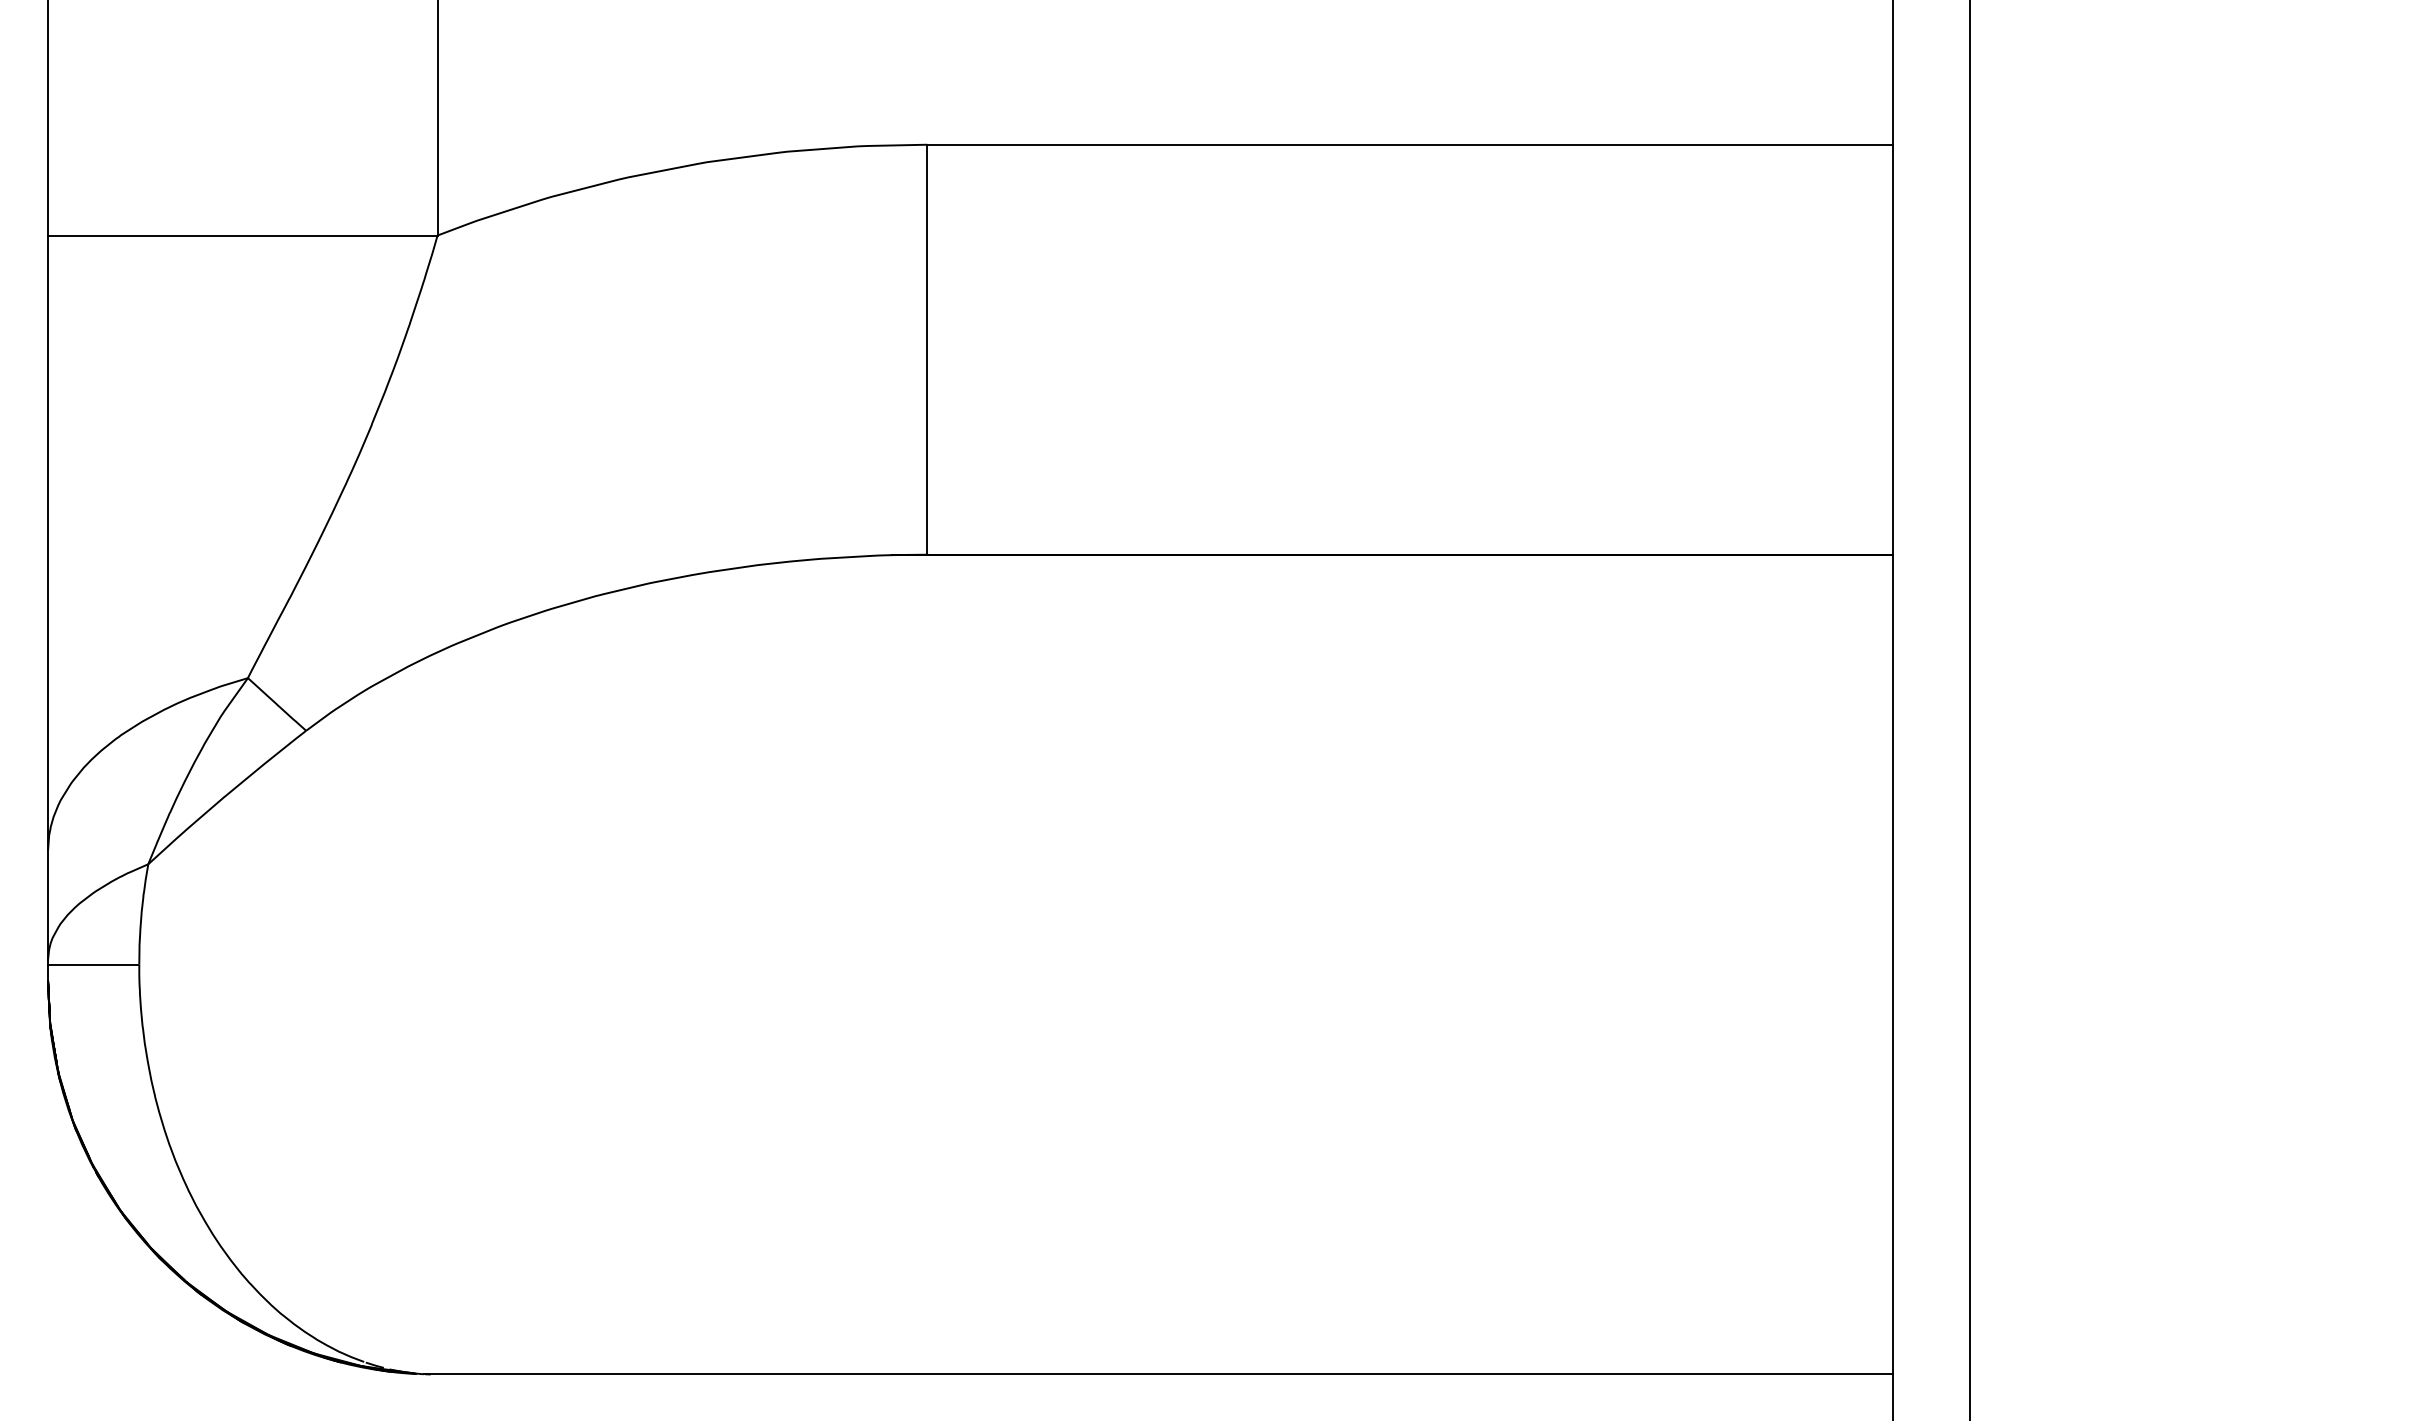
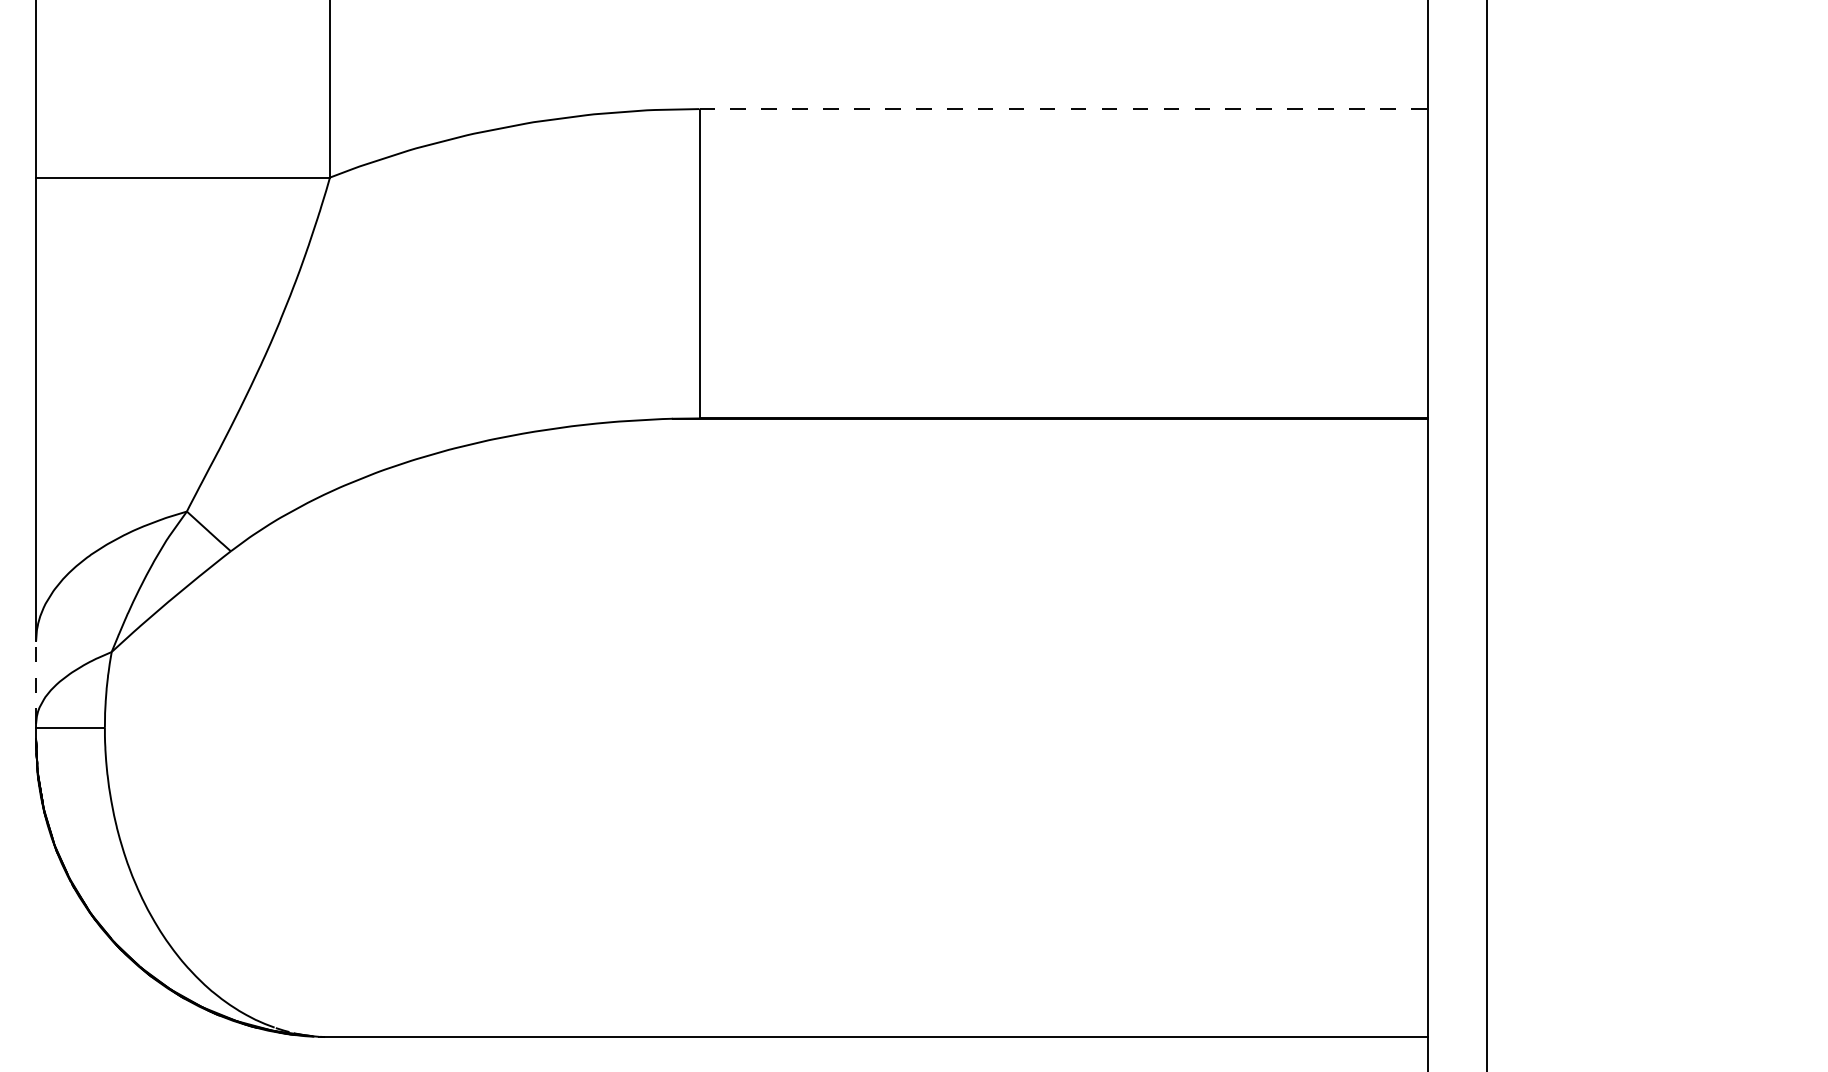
line: (1410, 144) -> (1064, 108), solid -> dashed
line: (48, 904) -> (36, 682), solid -> dashed

